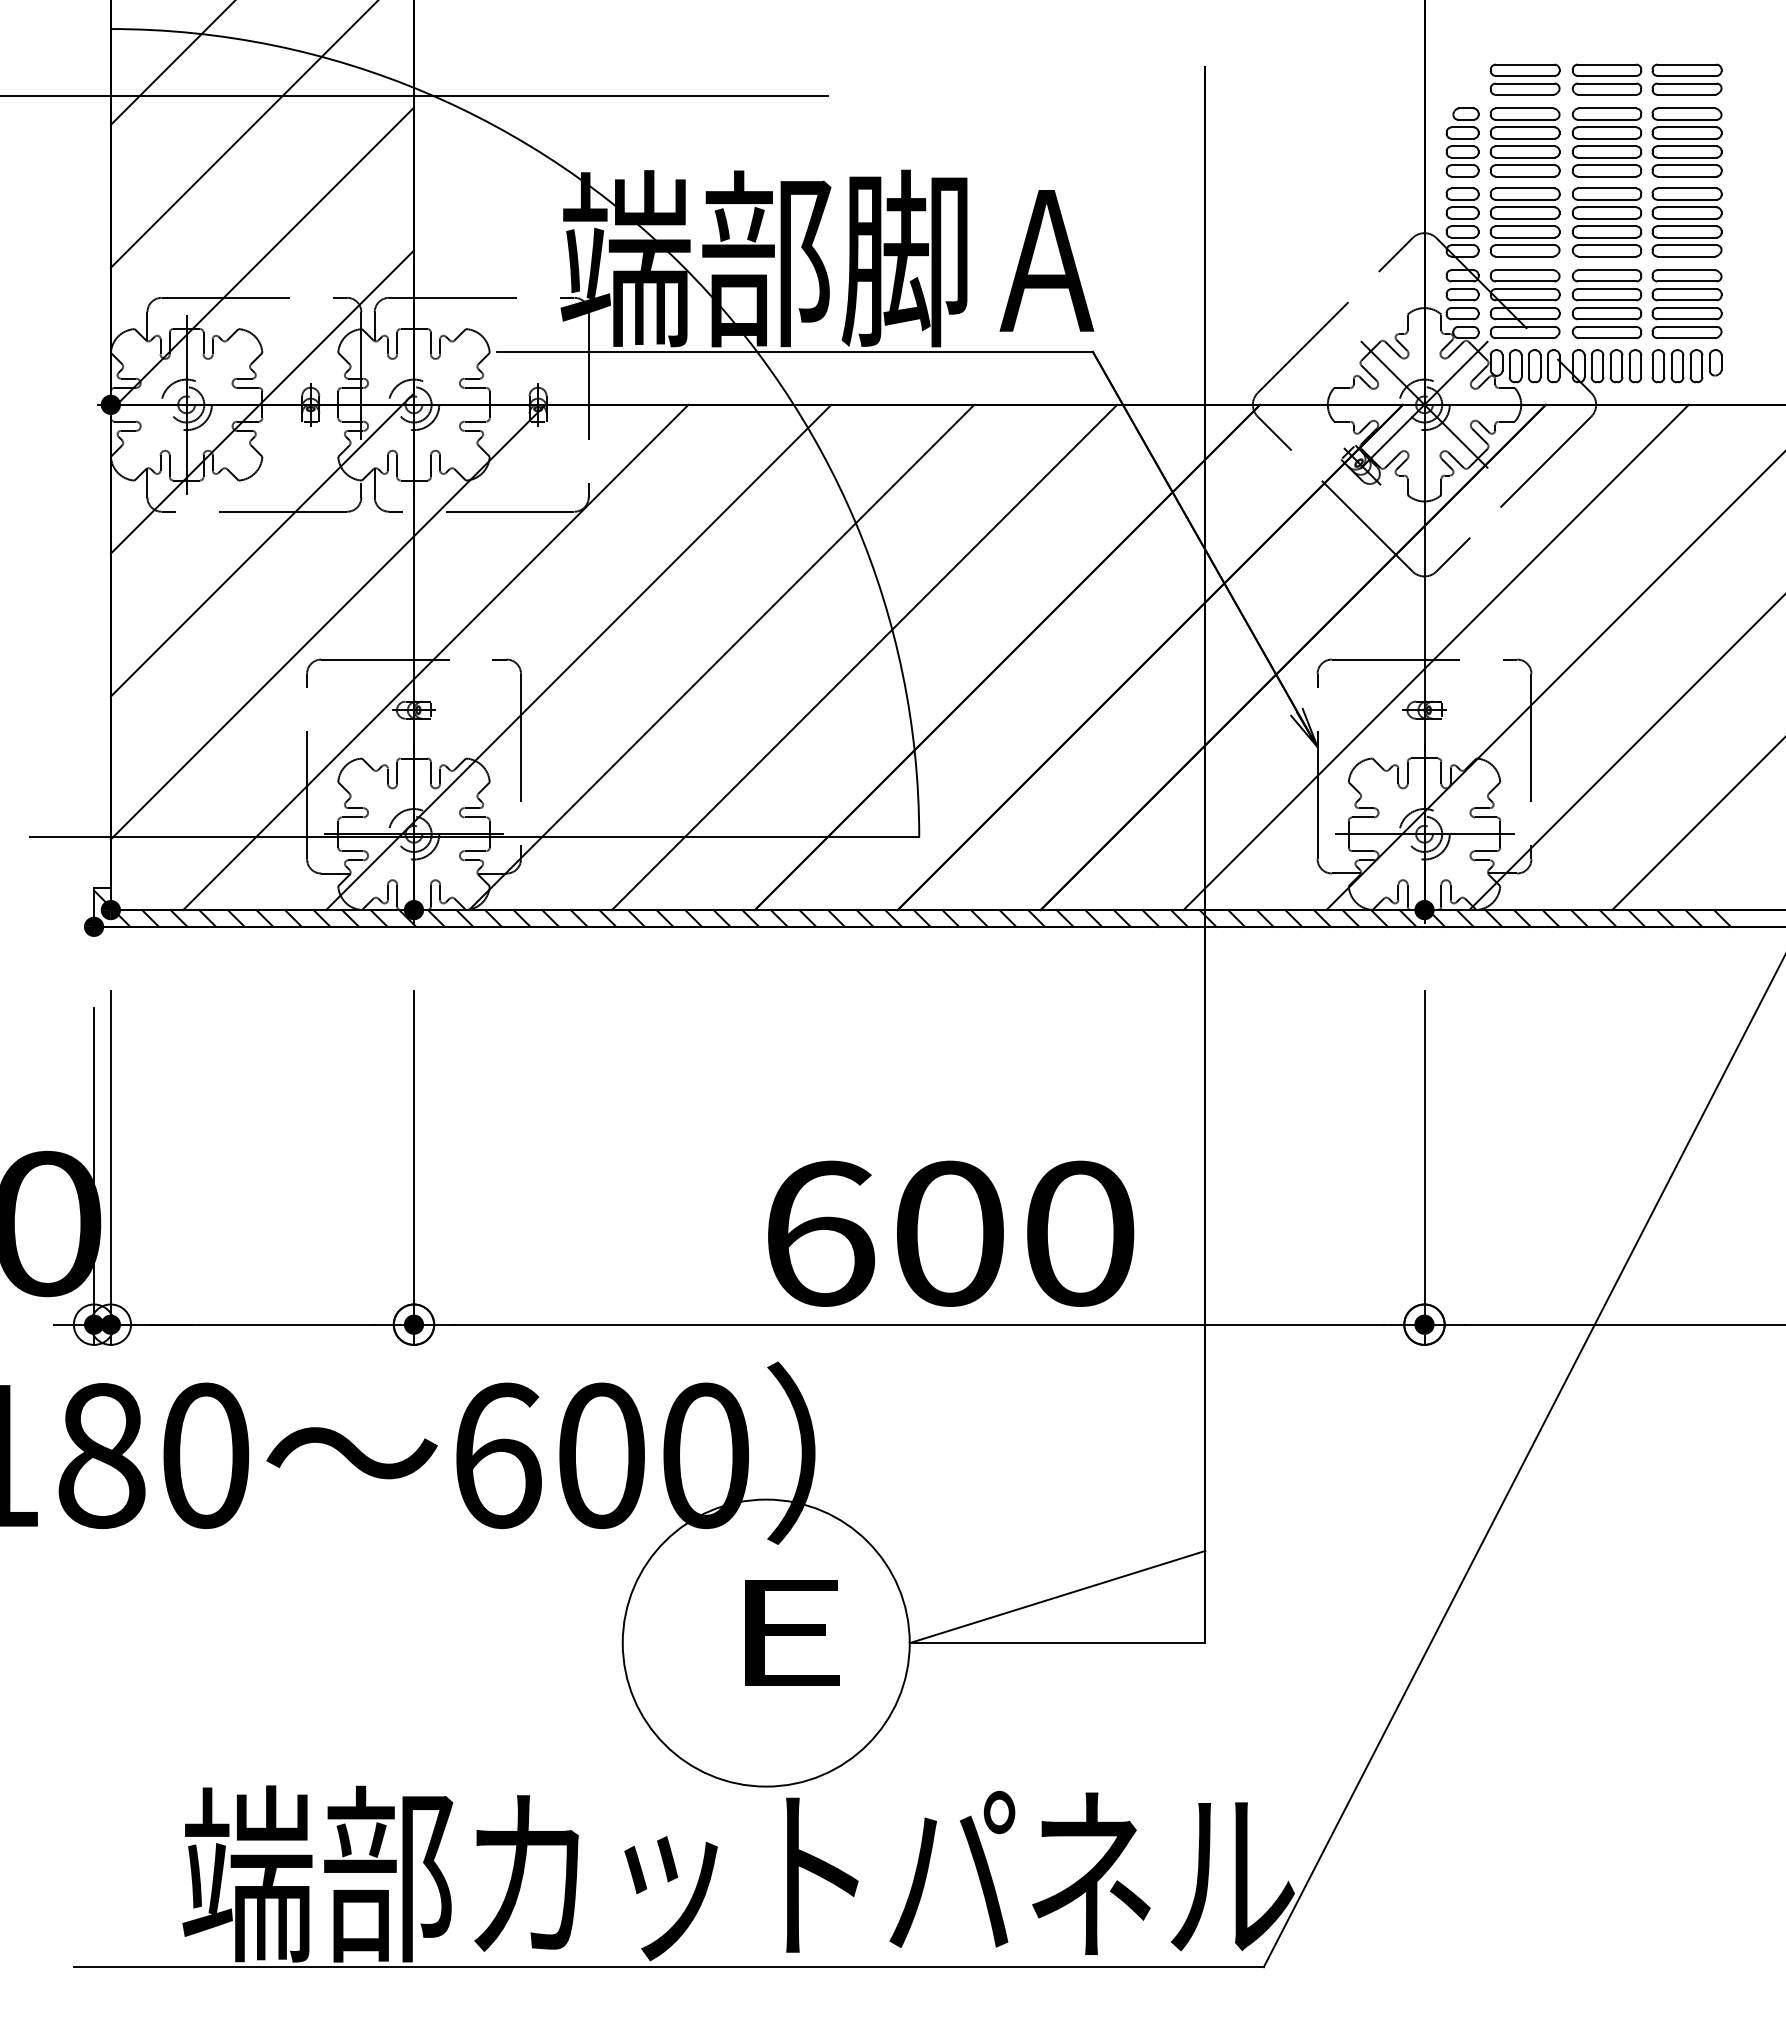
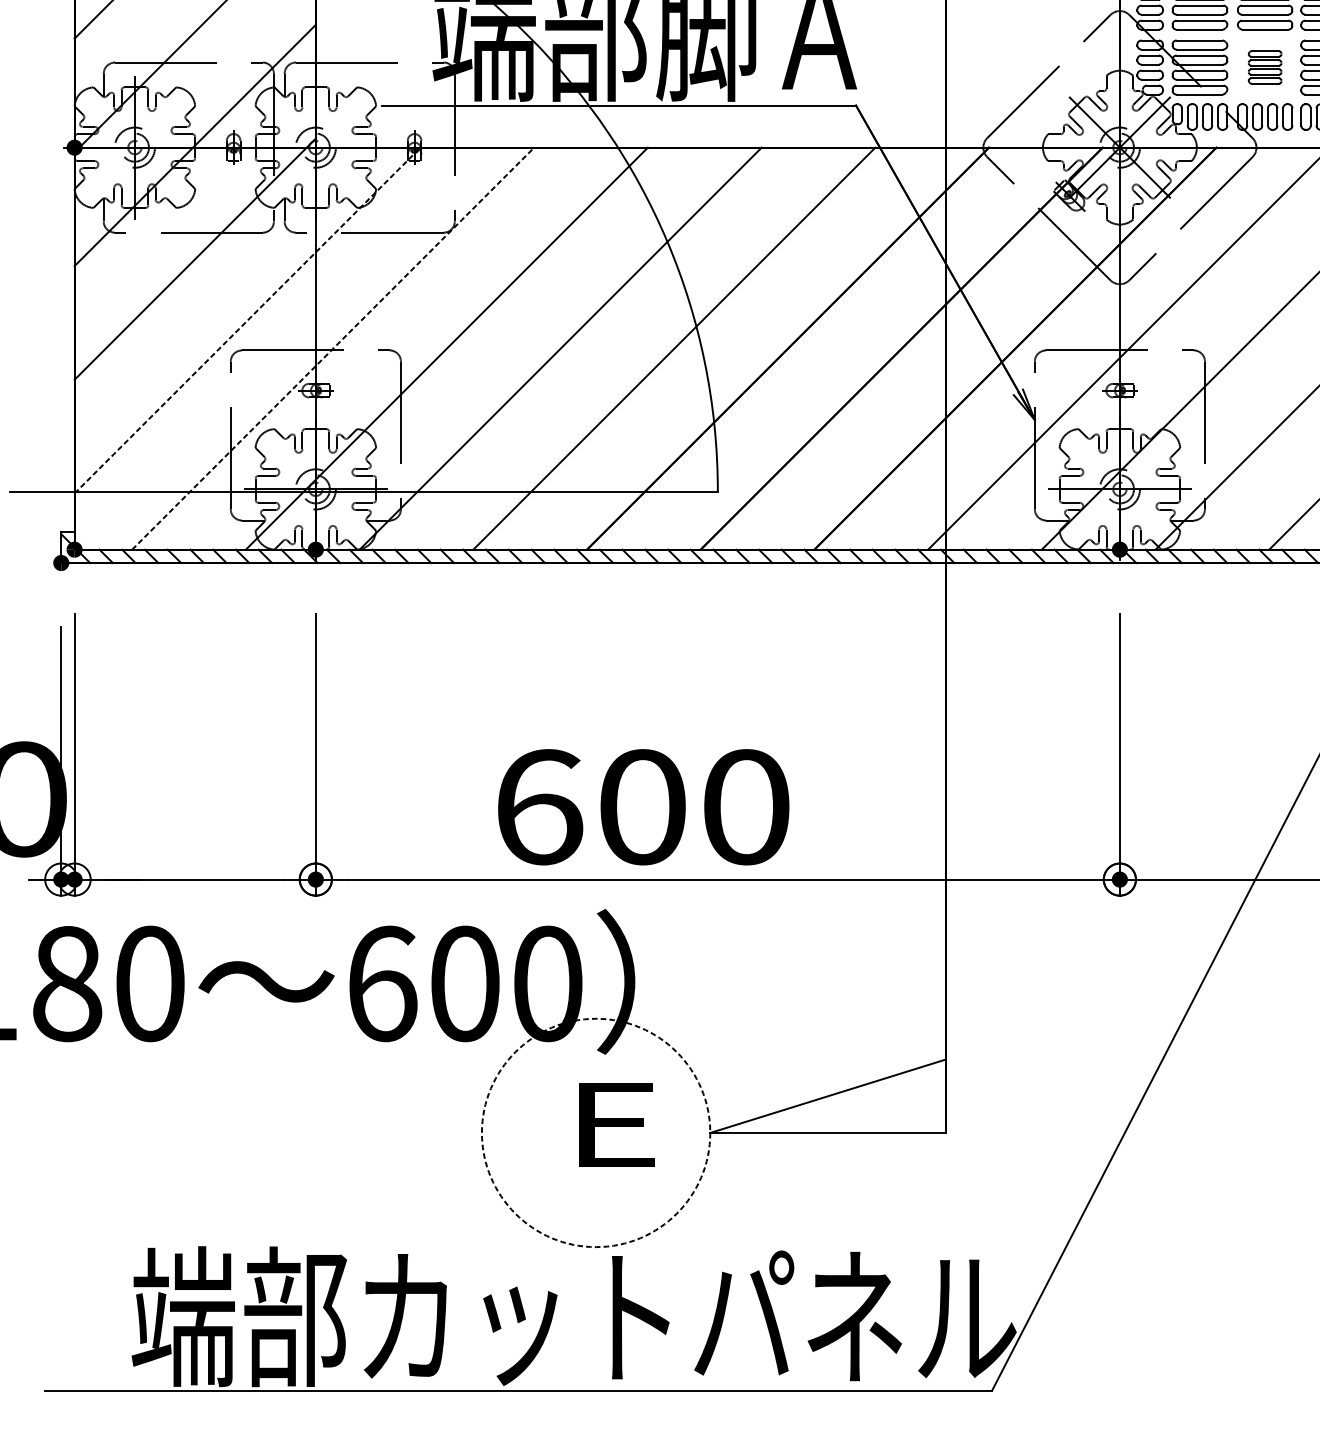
part: (1606, 303) -> (1264, 67), size x0.6
line: (328, 621) -> (247, 320), solid -> dashed
line: (436, 657) -> (333, 348), solid -> dashed
text: (951, 1233) -> (644, 807), moved
circle: (765, 1642) -> (595, 1132), solid -> dashed

